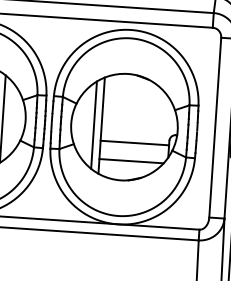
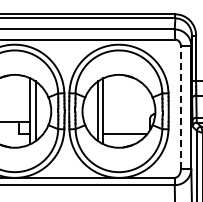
line: (214, 127) -> (180, 107), solid -> dashed
line: (134, 142) -> (126, 121), removed

